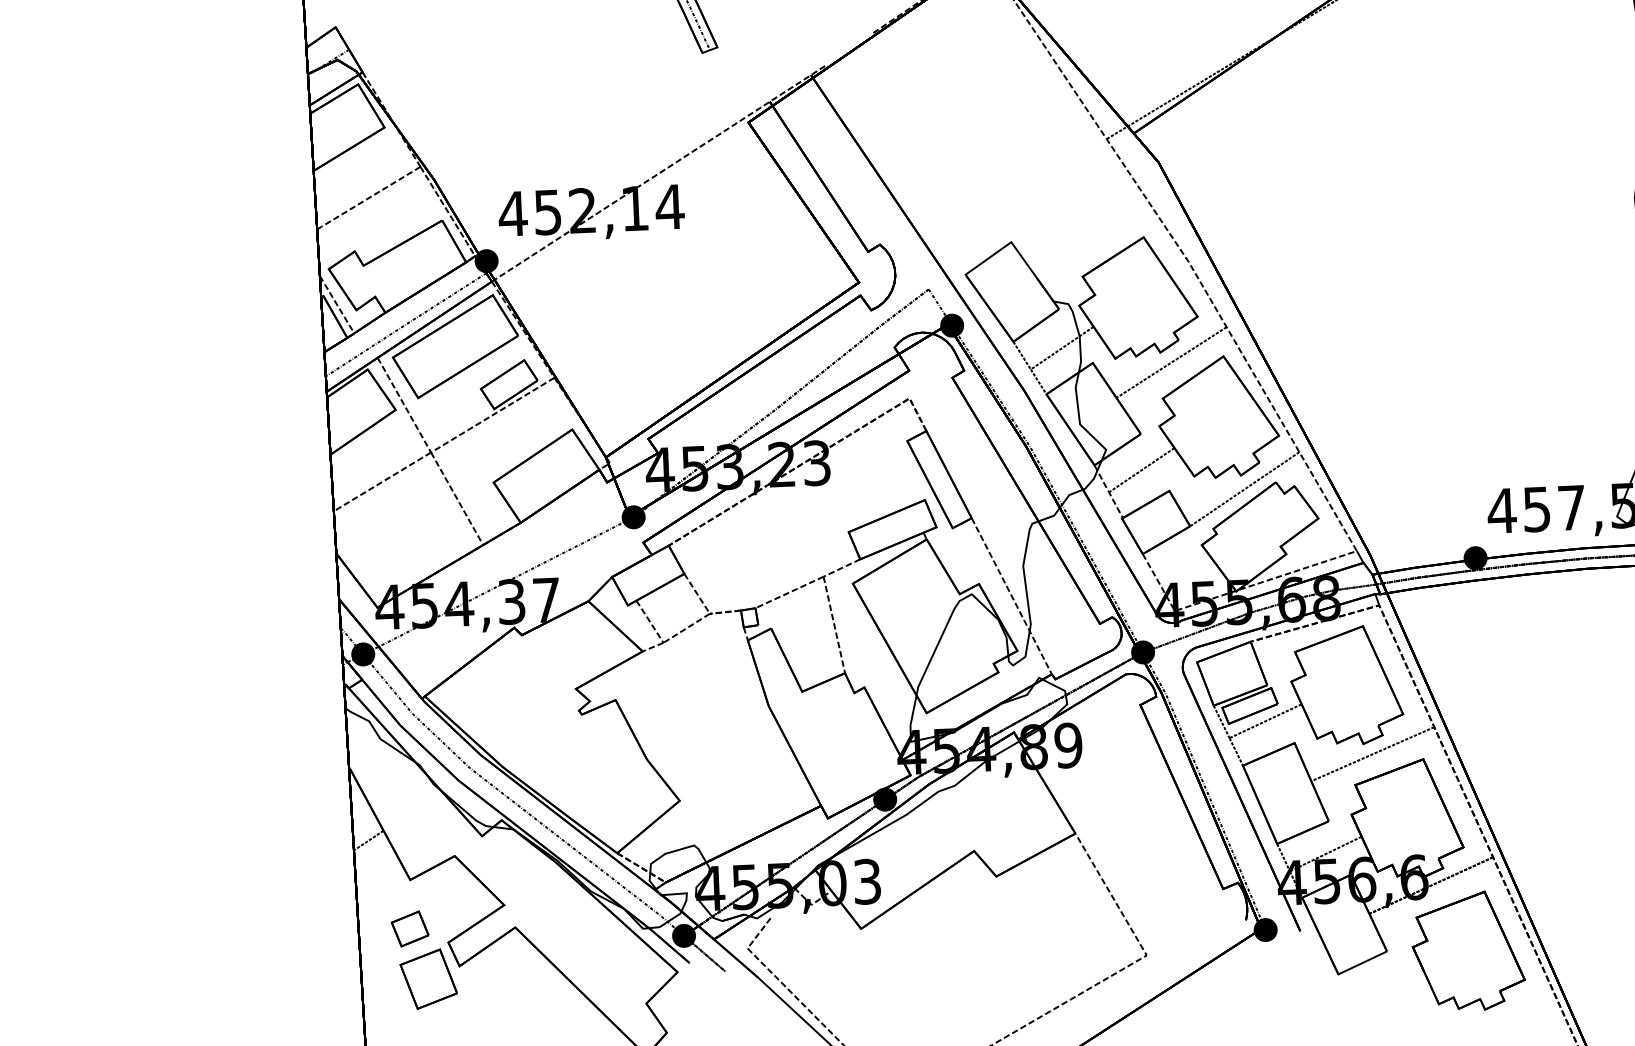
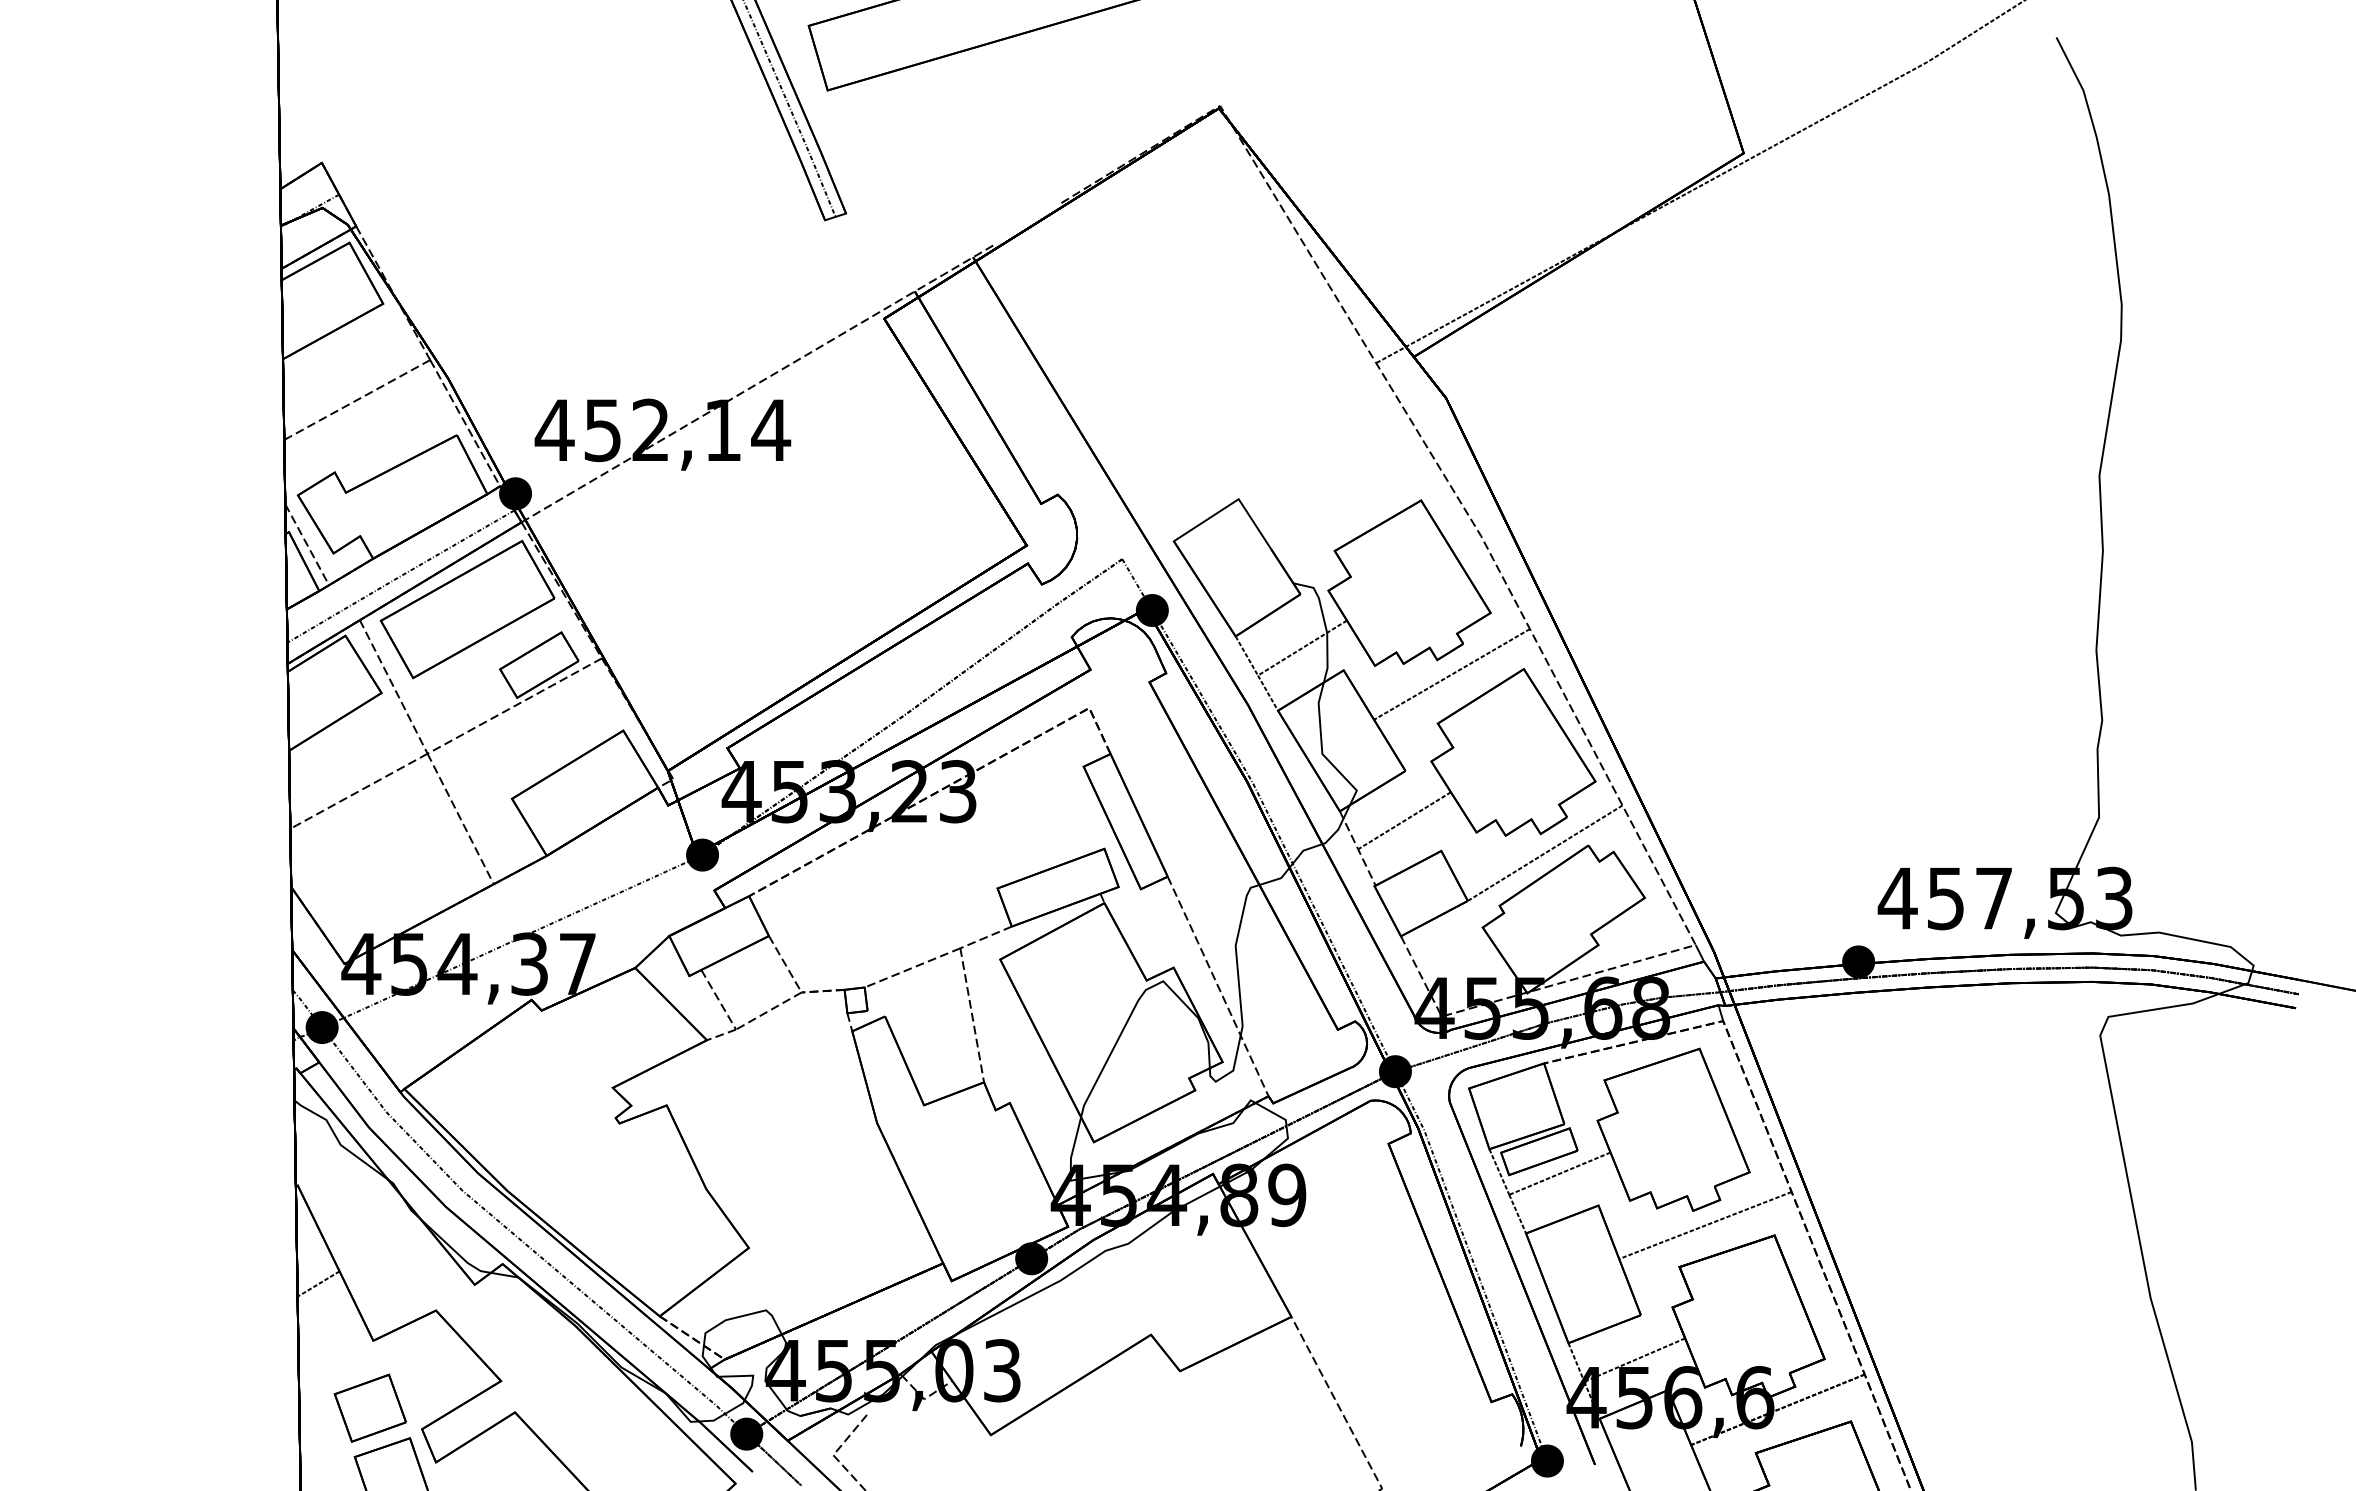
part: (409, 928) -> (369, 1407), size x1.43

